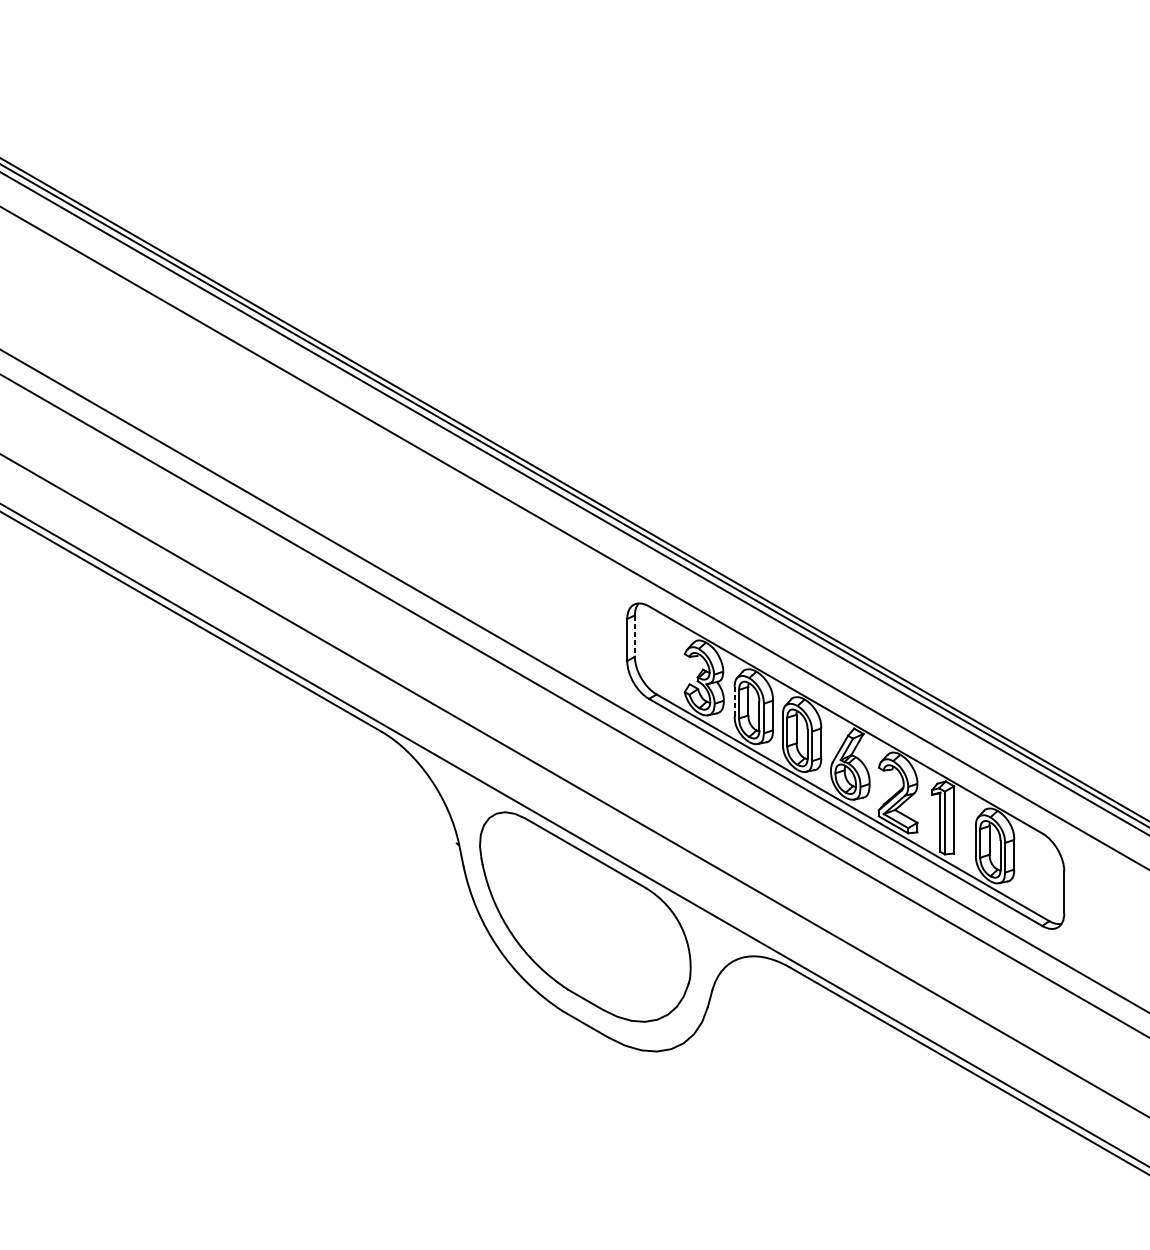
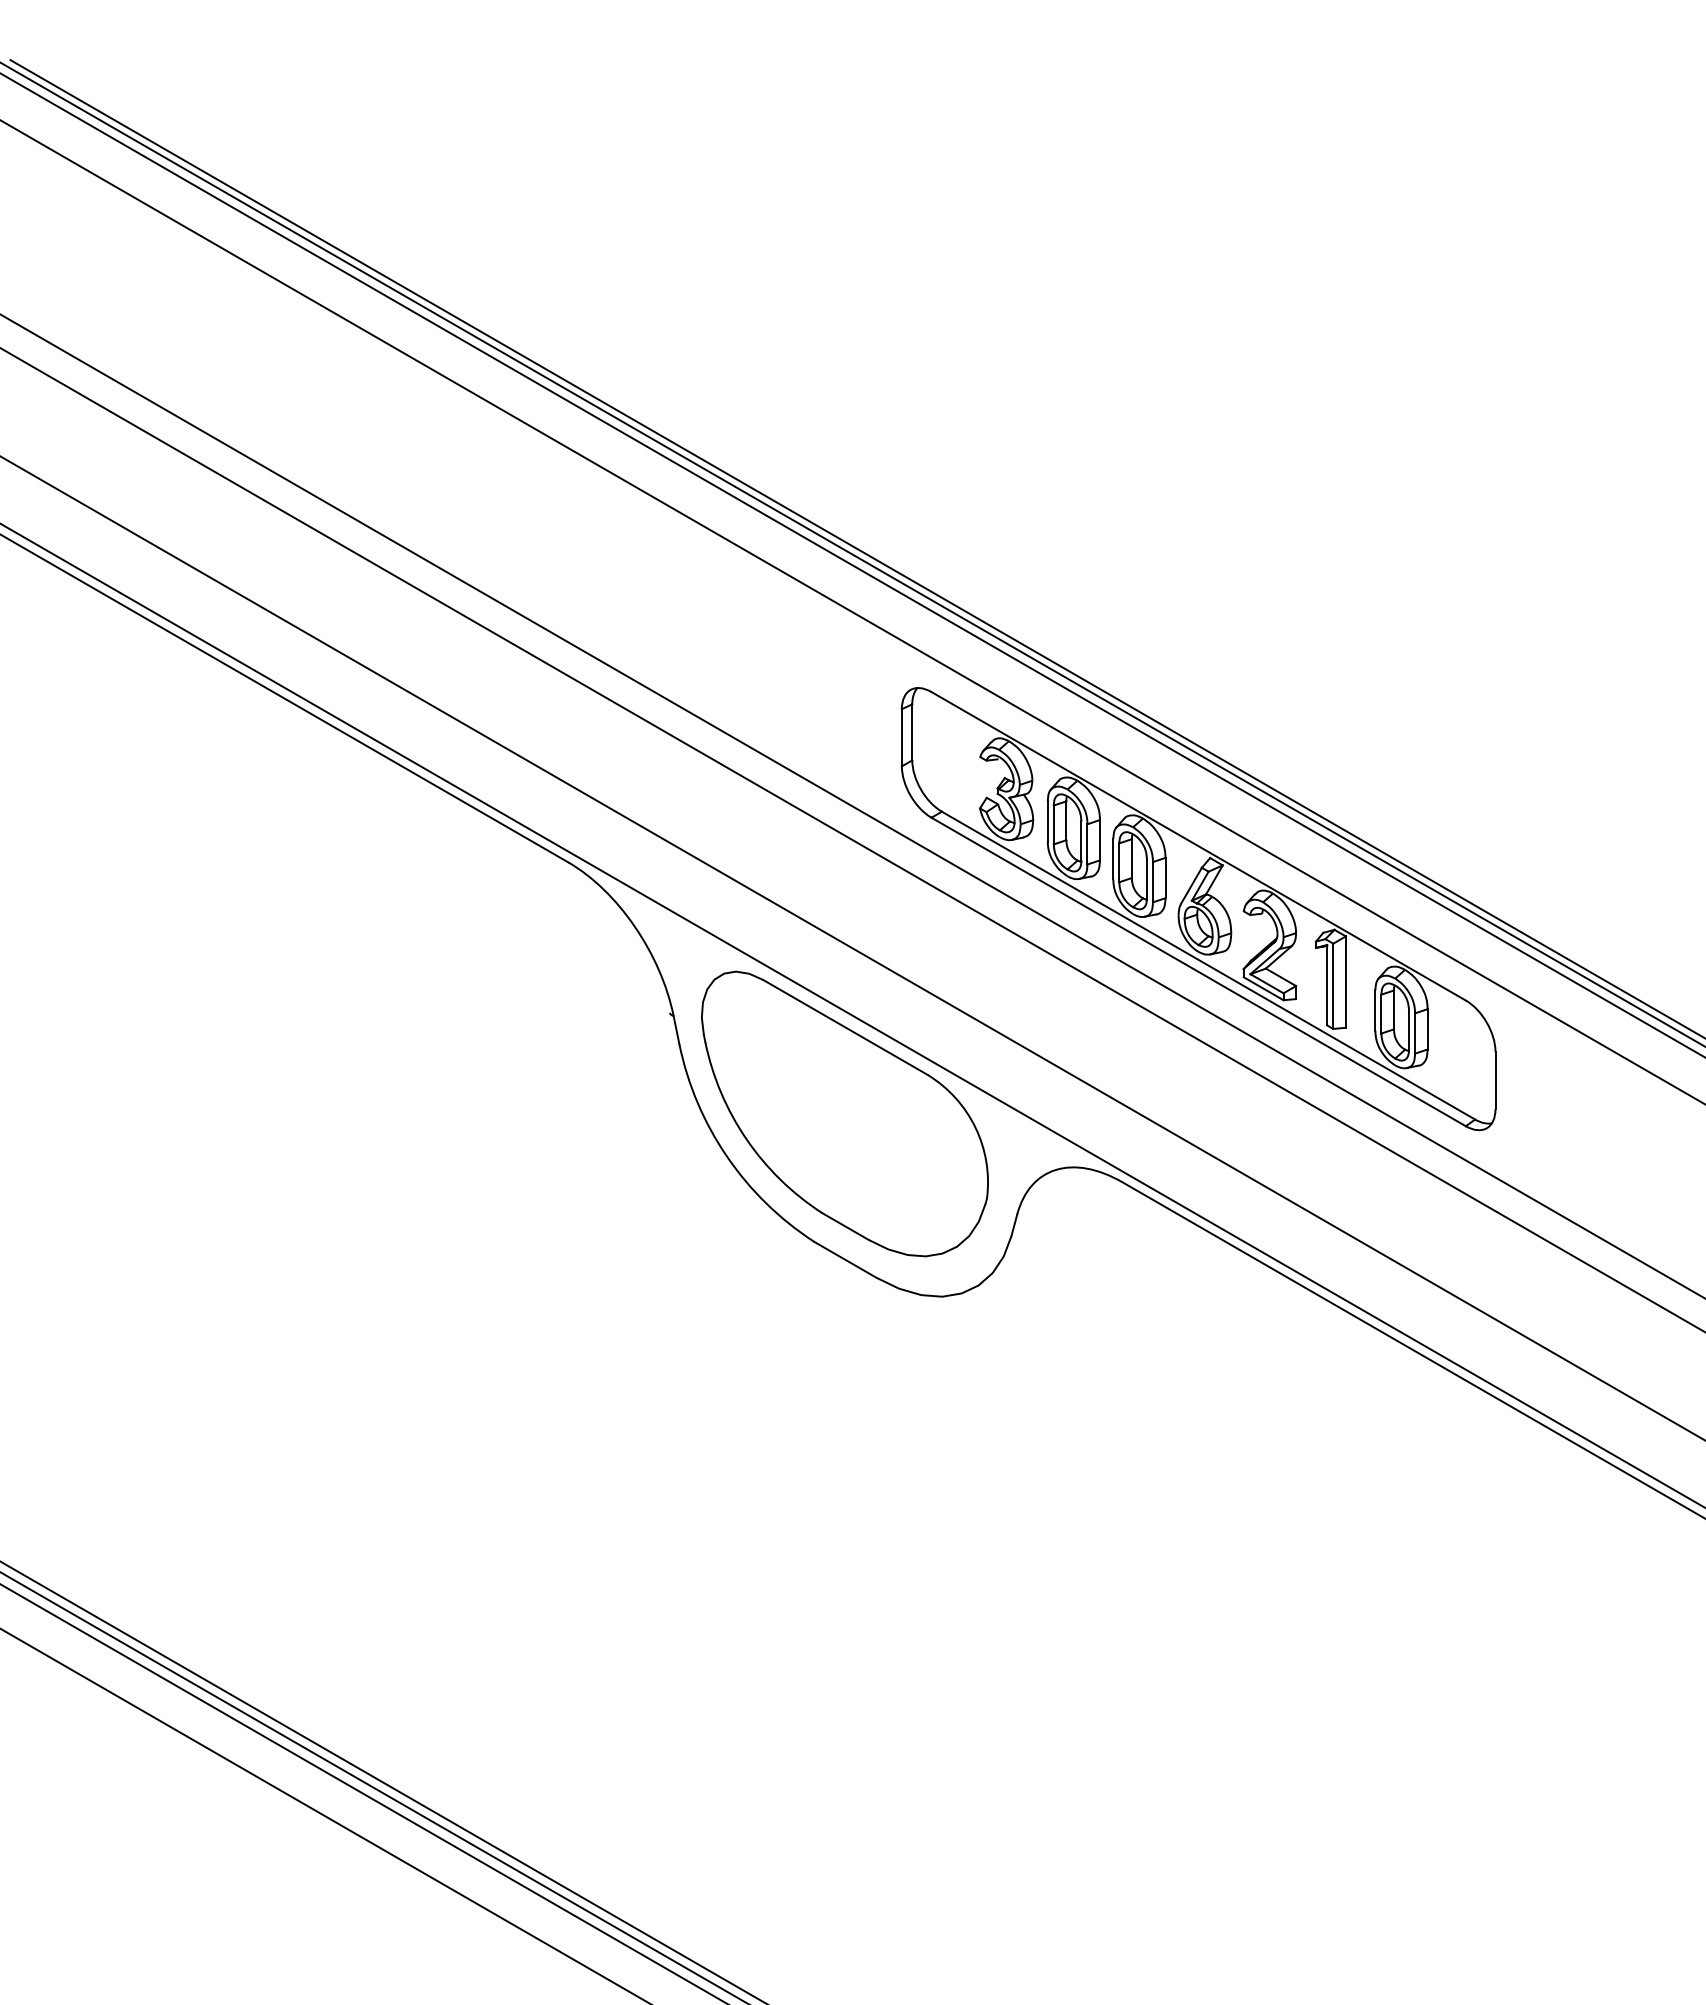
line: (635, 636) -> (912, 732), dashed -> solid
line: (734, 700) -> (1047, 820), dashed -> solid

